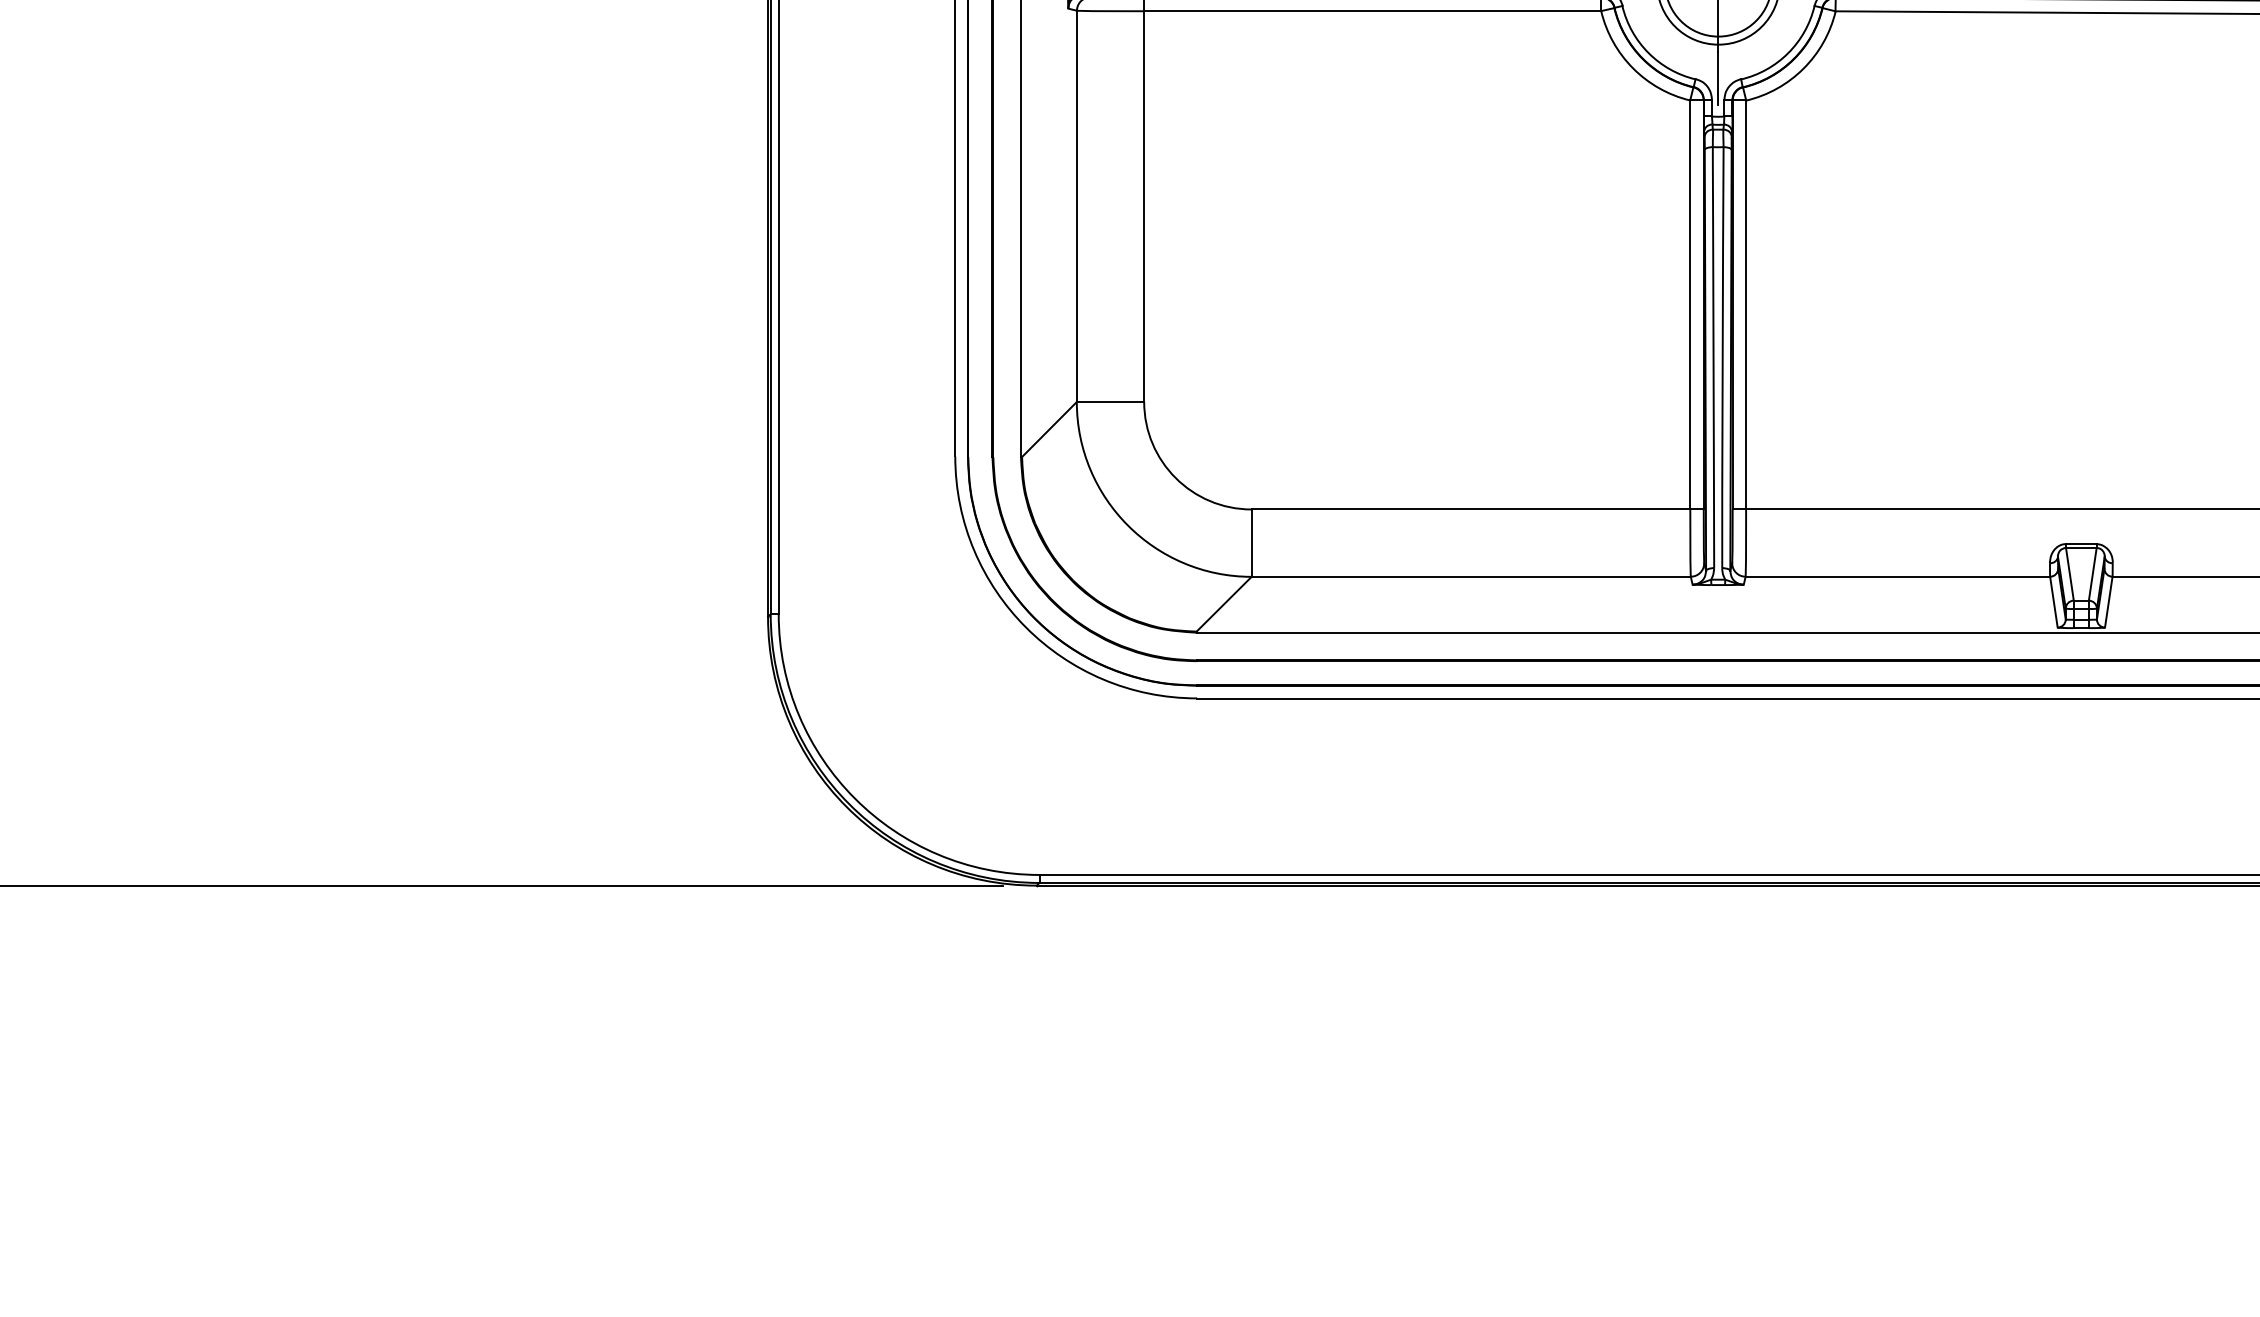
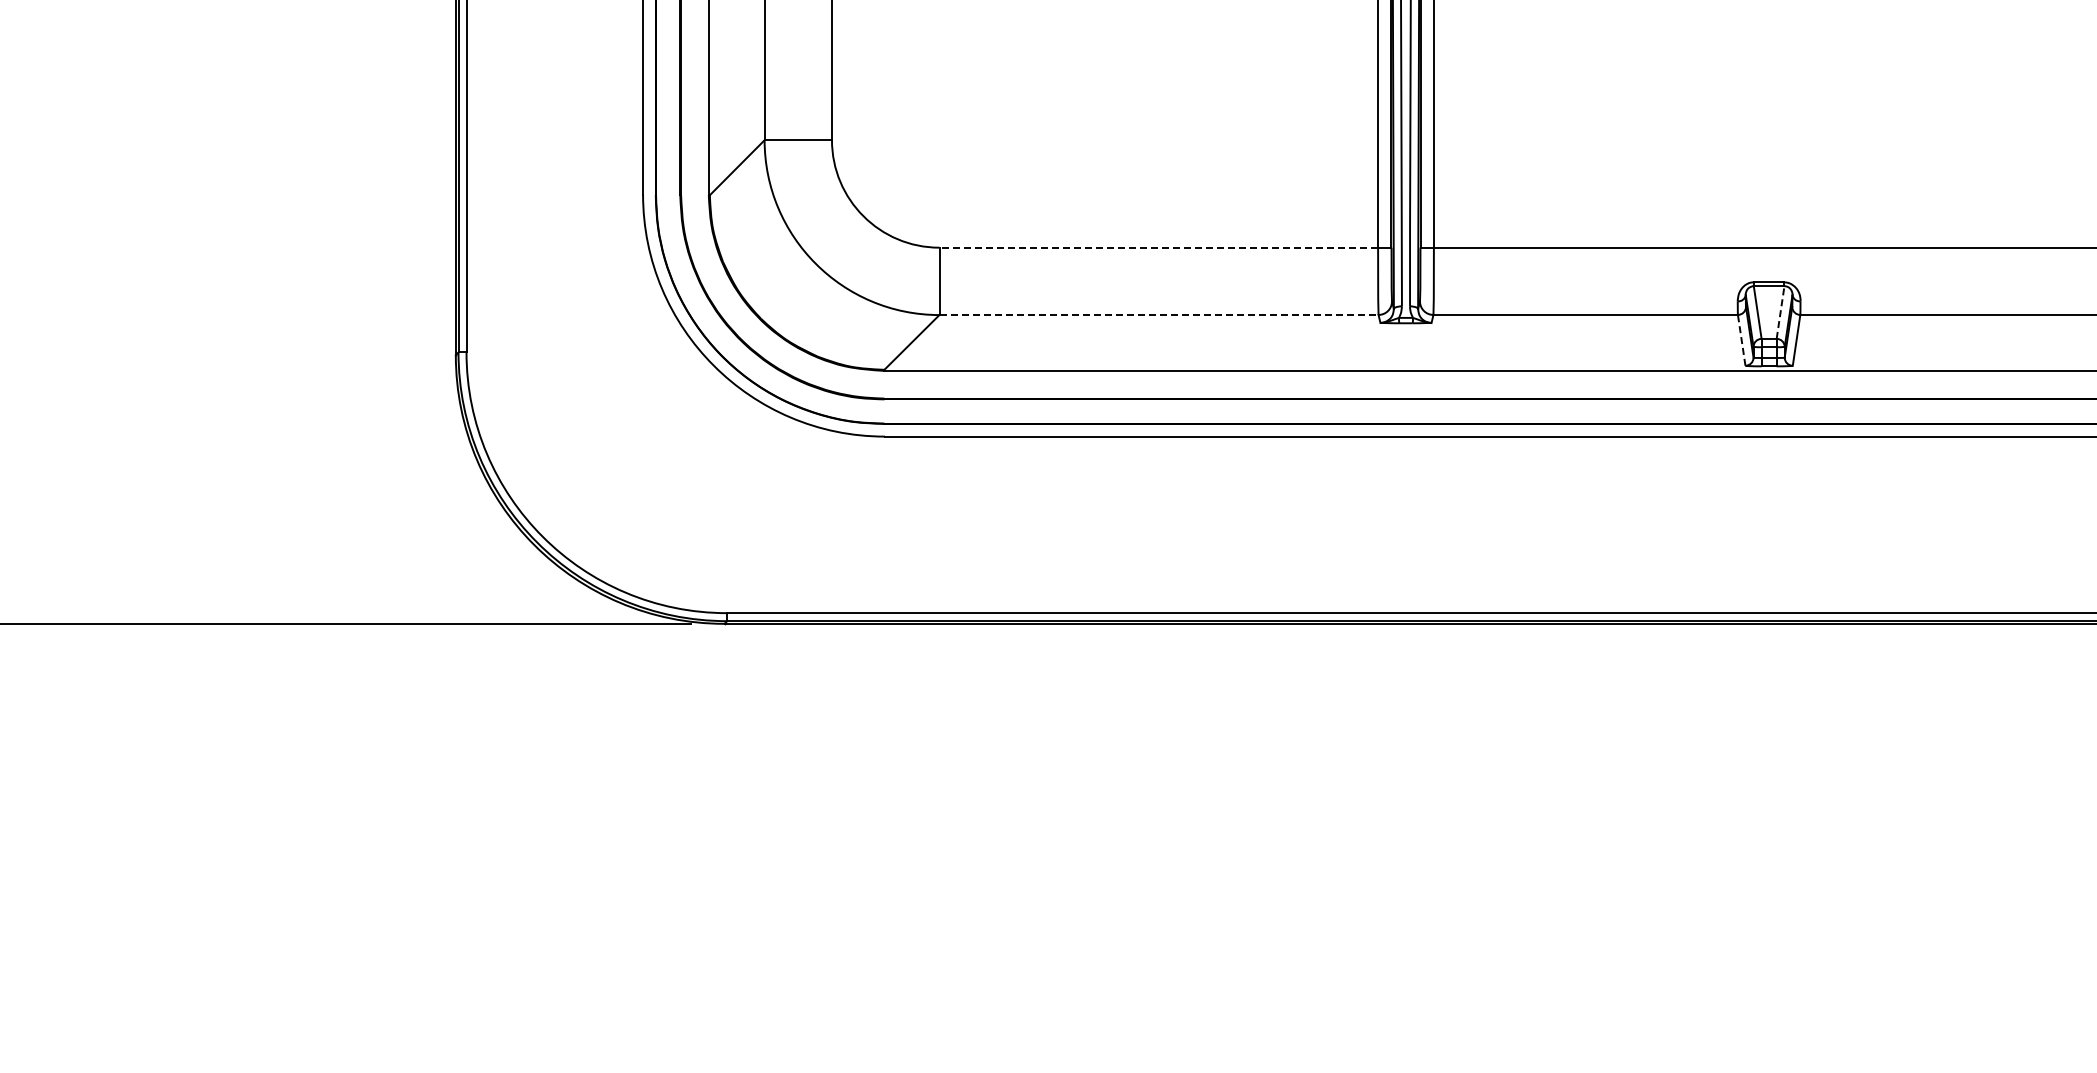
line: (1470, 509) -> (1158, 247), solid -> dashed
line: (2092, 574) -> (1780, 312), solid -> dashed
line: (1471, 576) -> (1159, 314), solid -> dashed
line: (2053, 602) -> (1741, 340), solid -> dashed

